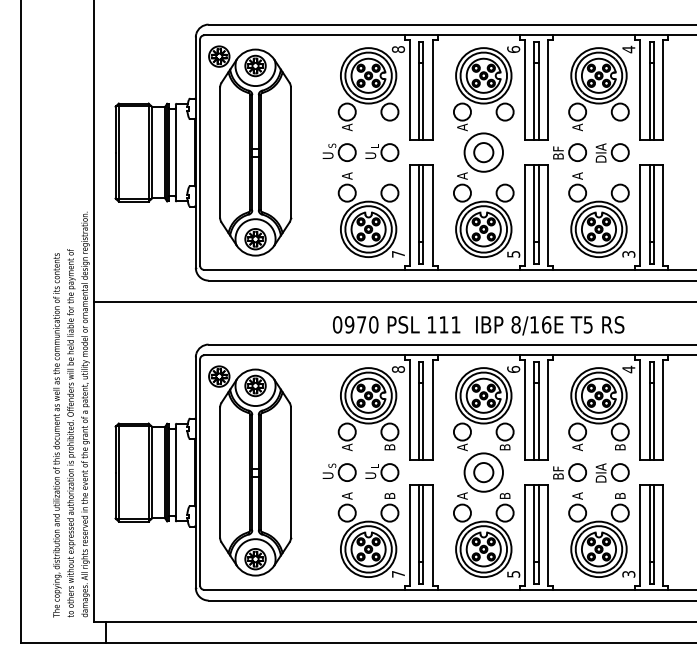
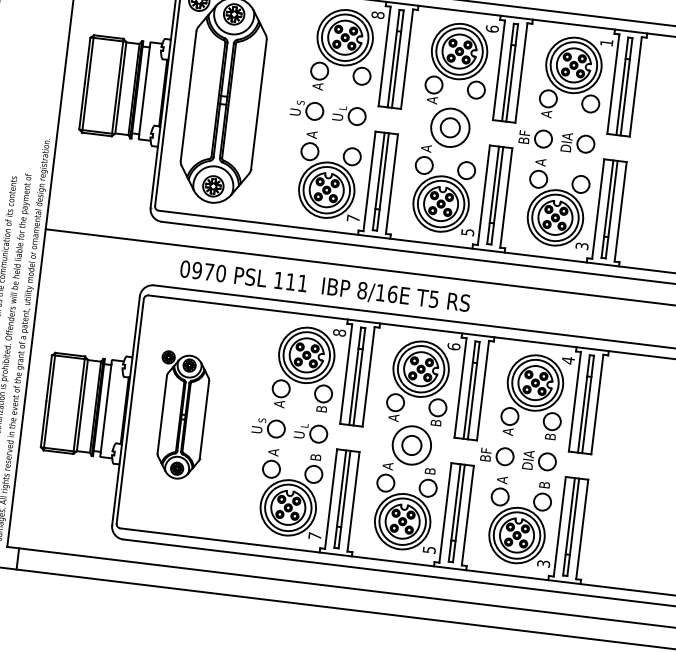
text: (628, 49) -> (606, 42), 4 -> 1
text: (478, 325) -> (325, 286), moved
part: (250, 470) -> (180, 415), size x0.6

